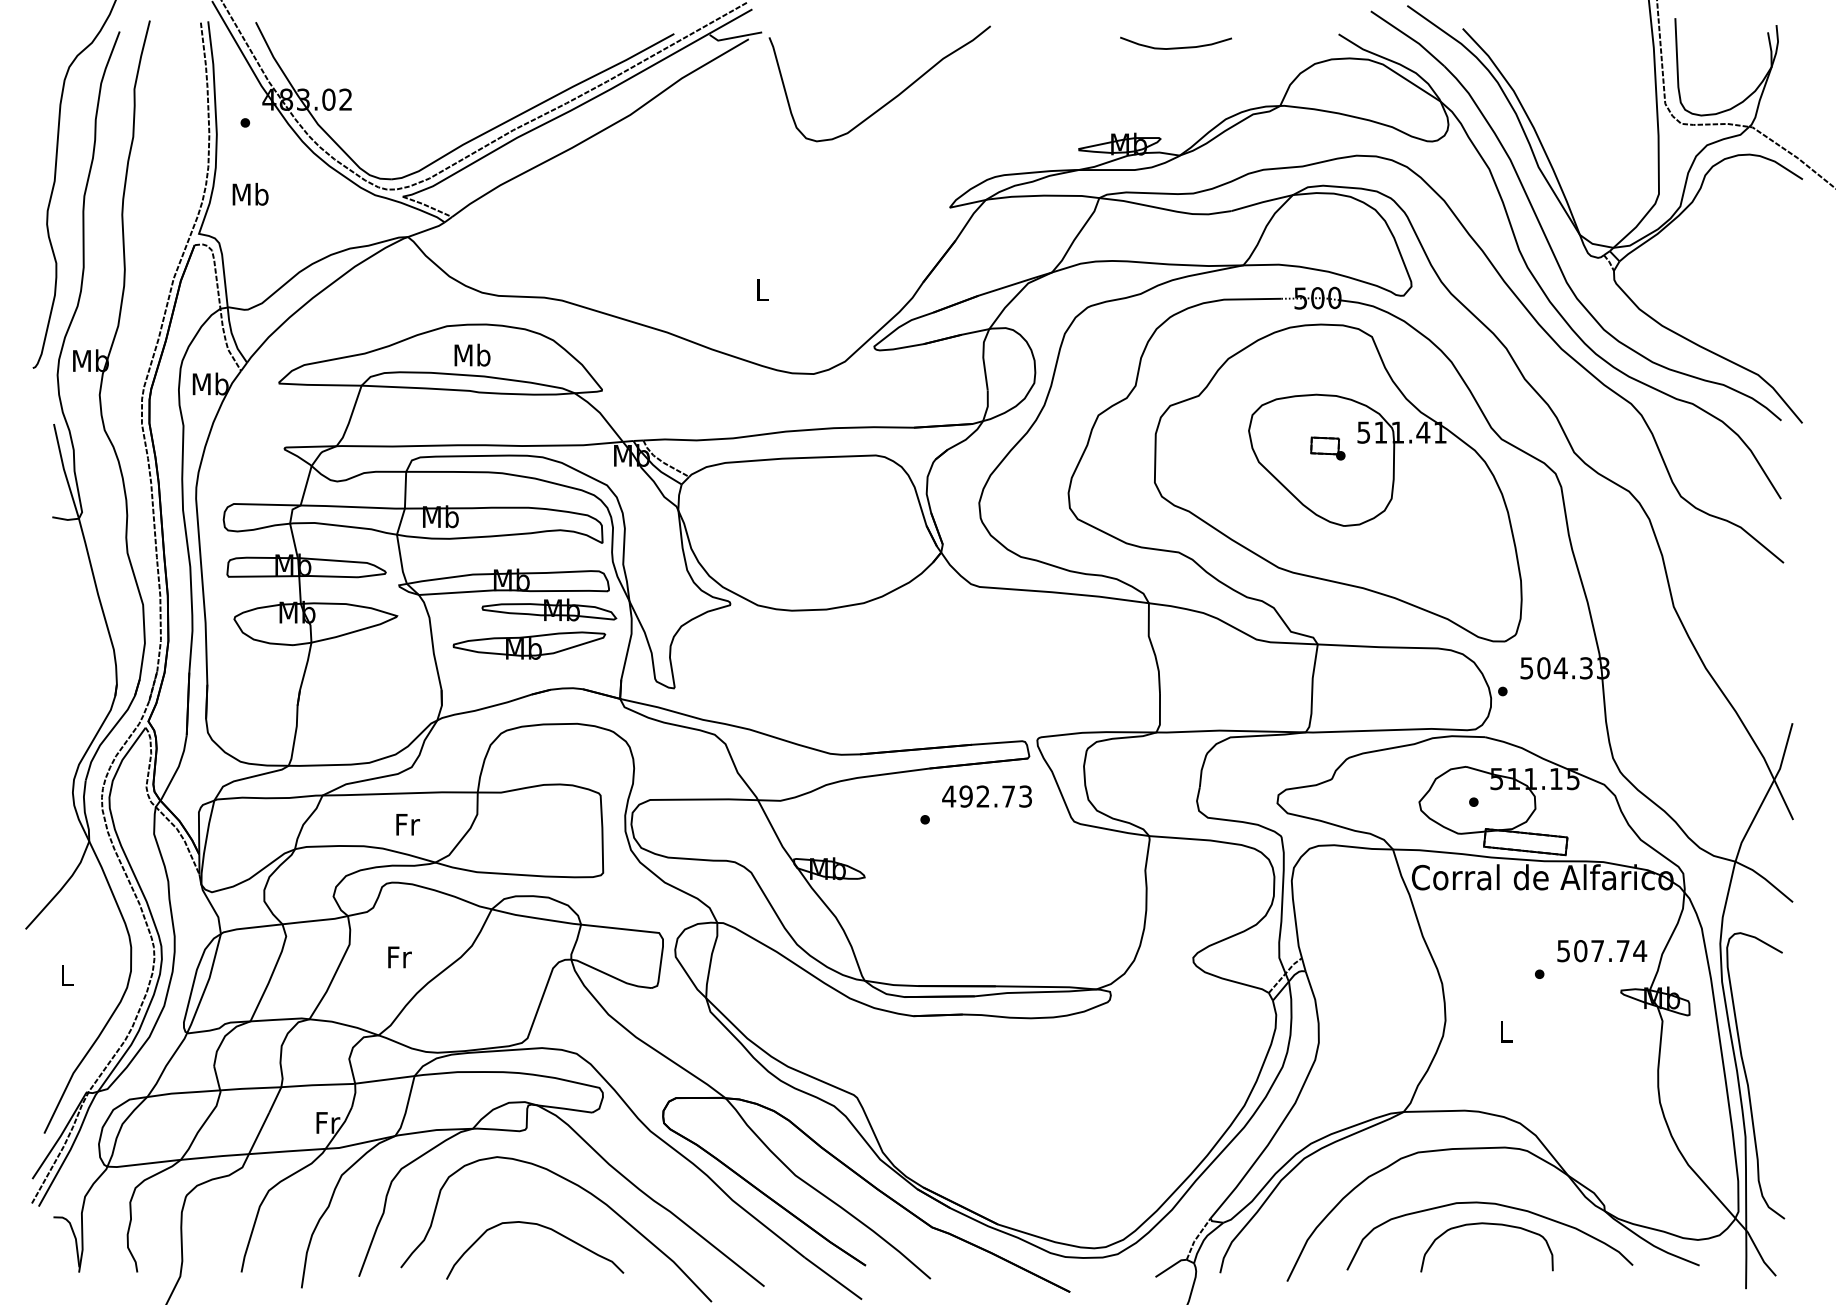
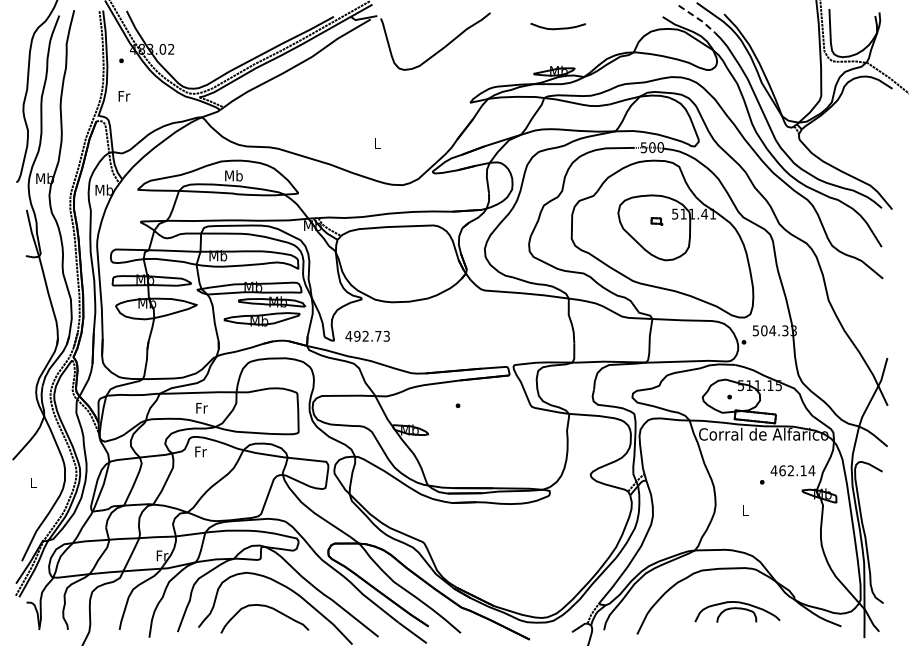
line: (1410, 37) -> (698, 18), solid -> dashed
curve: (1174, 47) -> (557, 28), moved
text: (249, 192) -> (123, 95), Mb -> Fr
part: (1326, 447) -> (656, 221), size x0.7
text: (986, 794) -> (367, 335), moved
text: (1592, 950) -> (788, 470), 507.74 -> 462.14
text: (398, 956) -> (200, 451), moved
part: (1489, 1235) -> (737, 611), size x0.6

